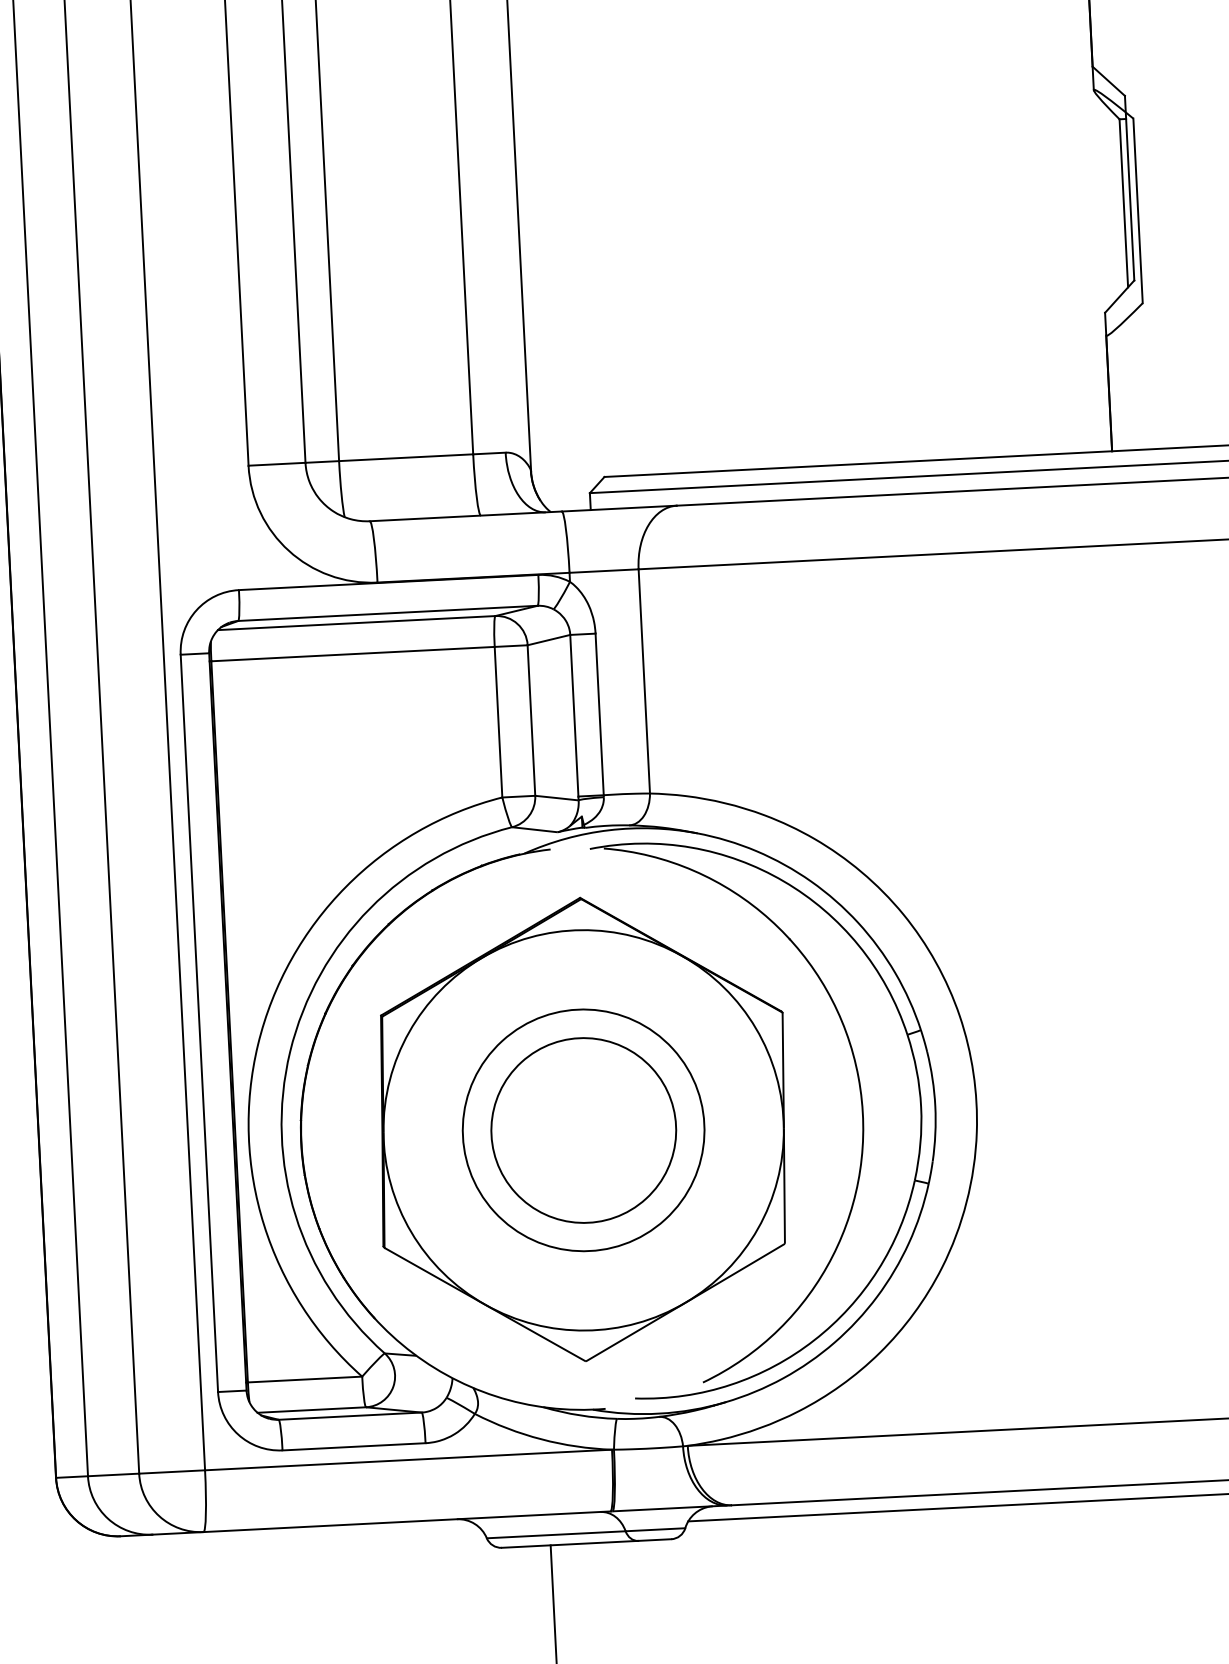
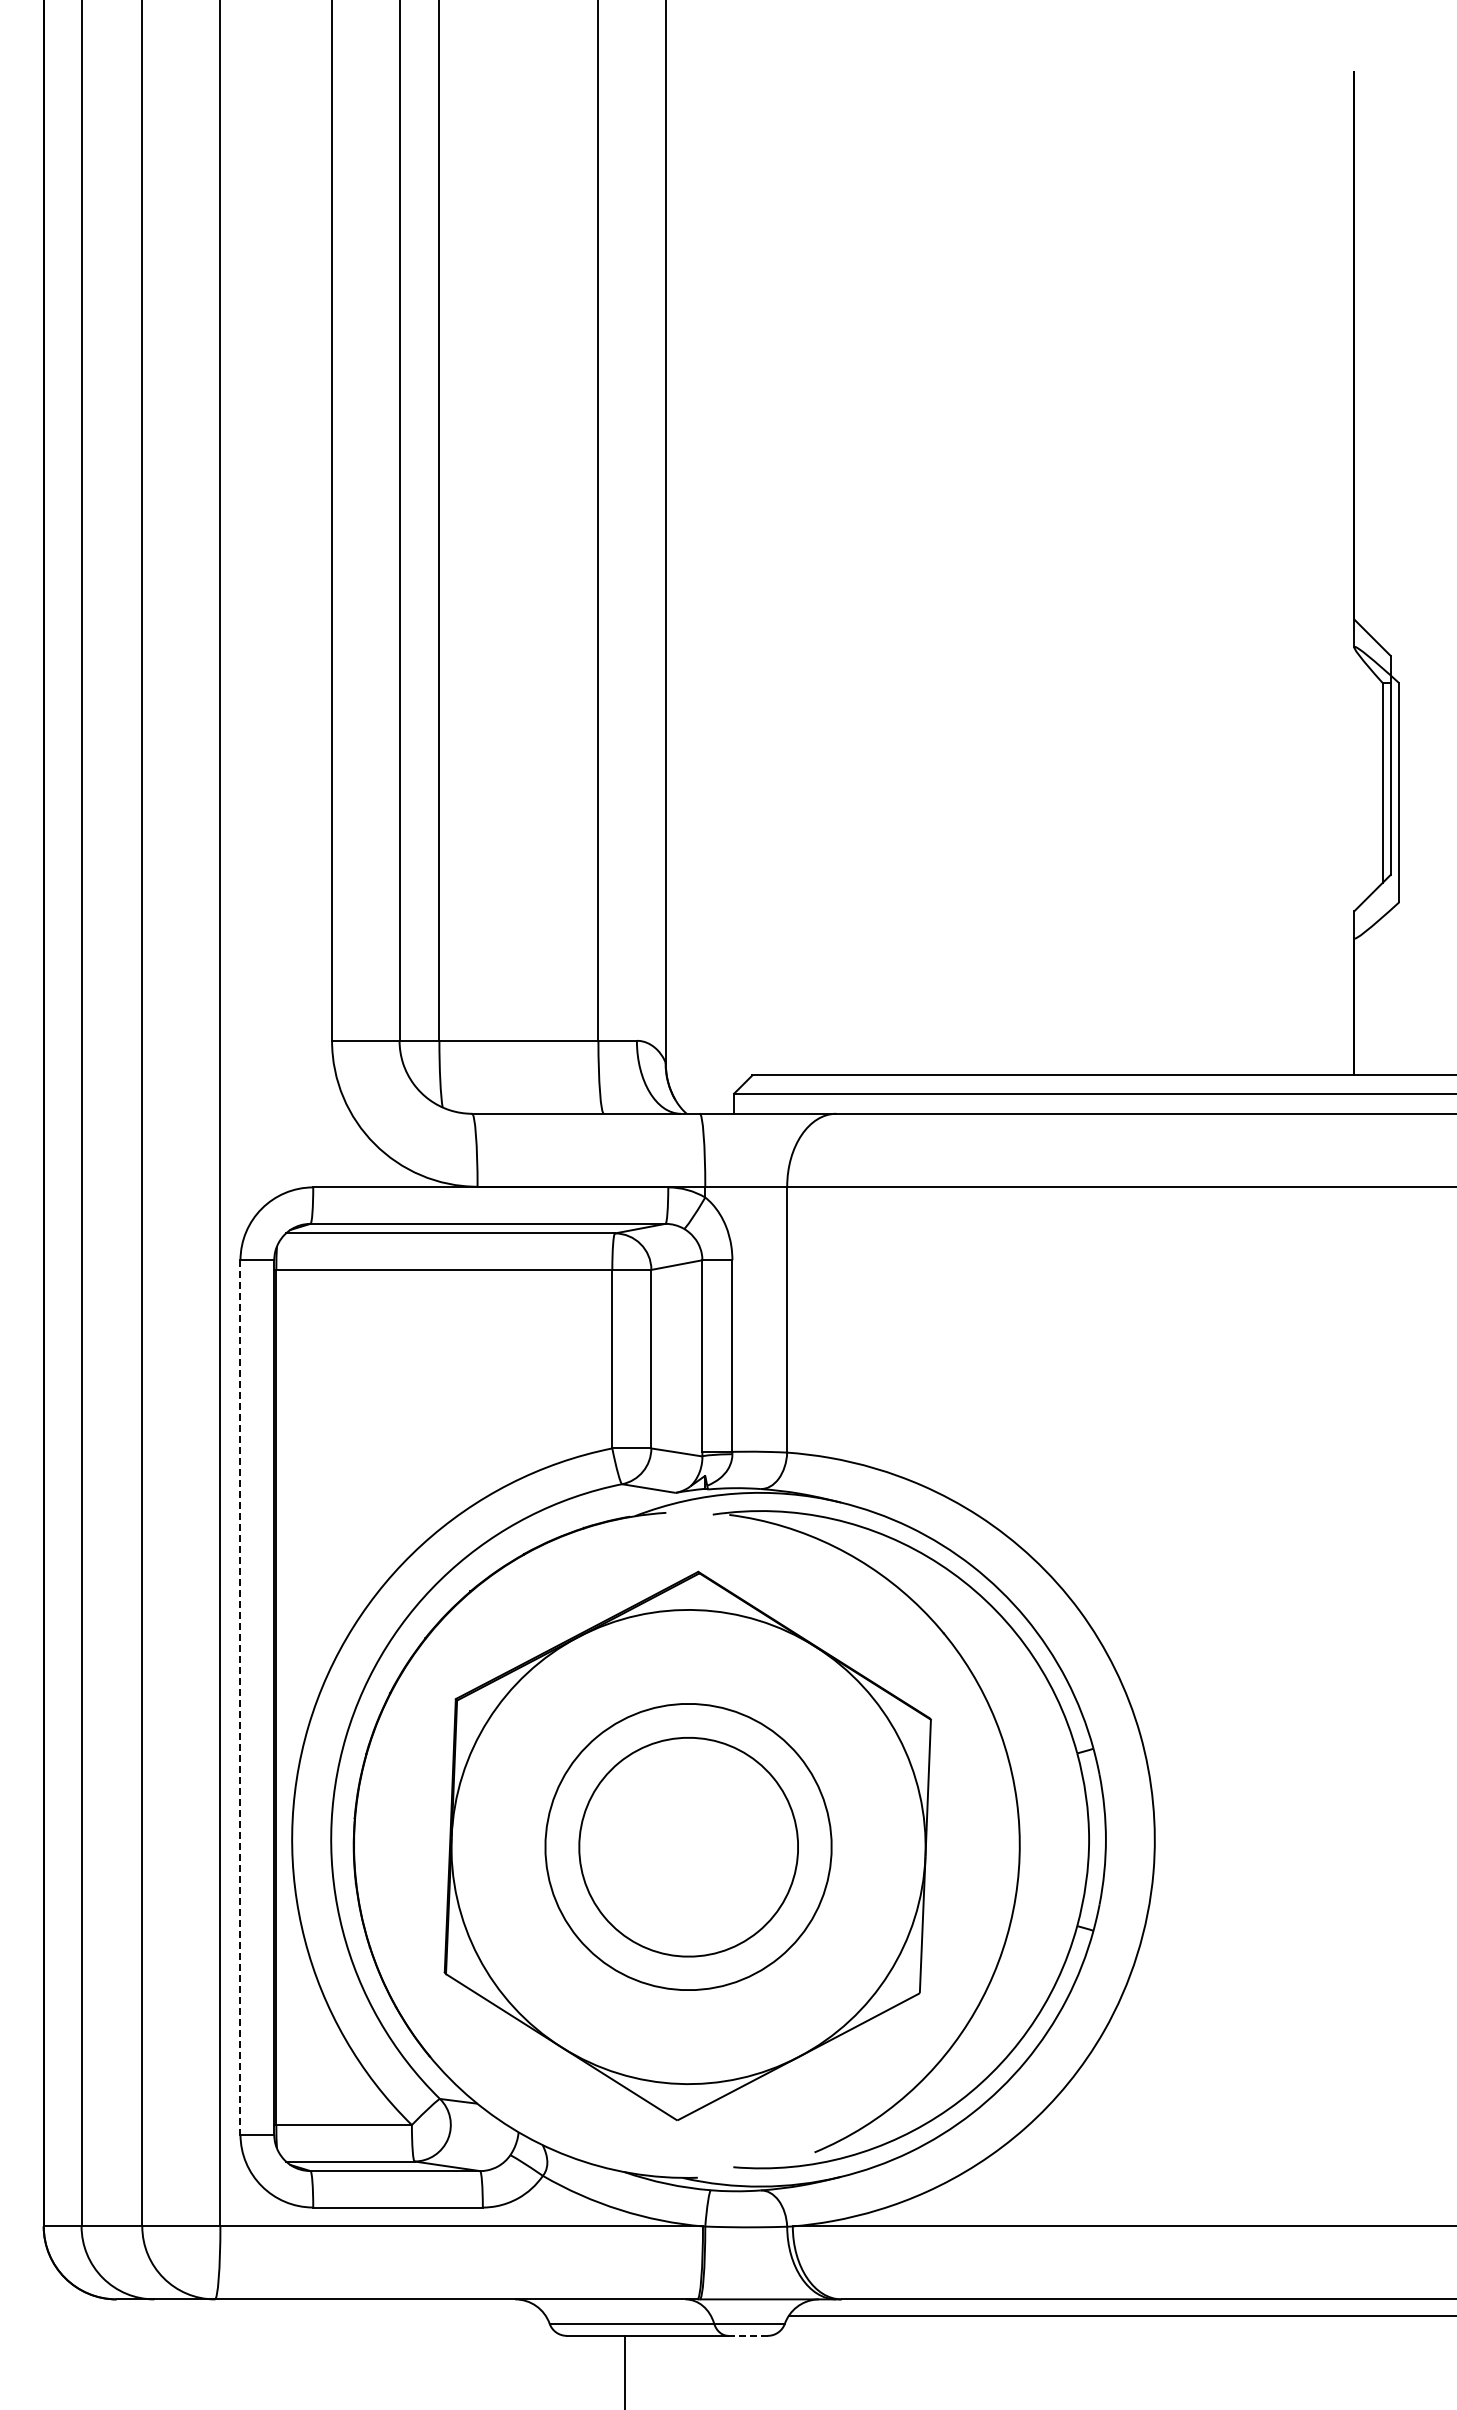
line: (199, 1023) -> (240, 1697), solid -> dashed
line: (655, 1539) -> (748, 2335), solid -> dashed

